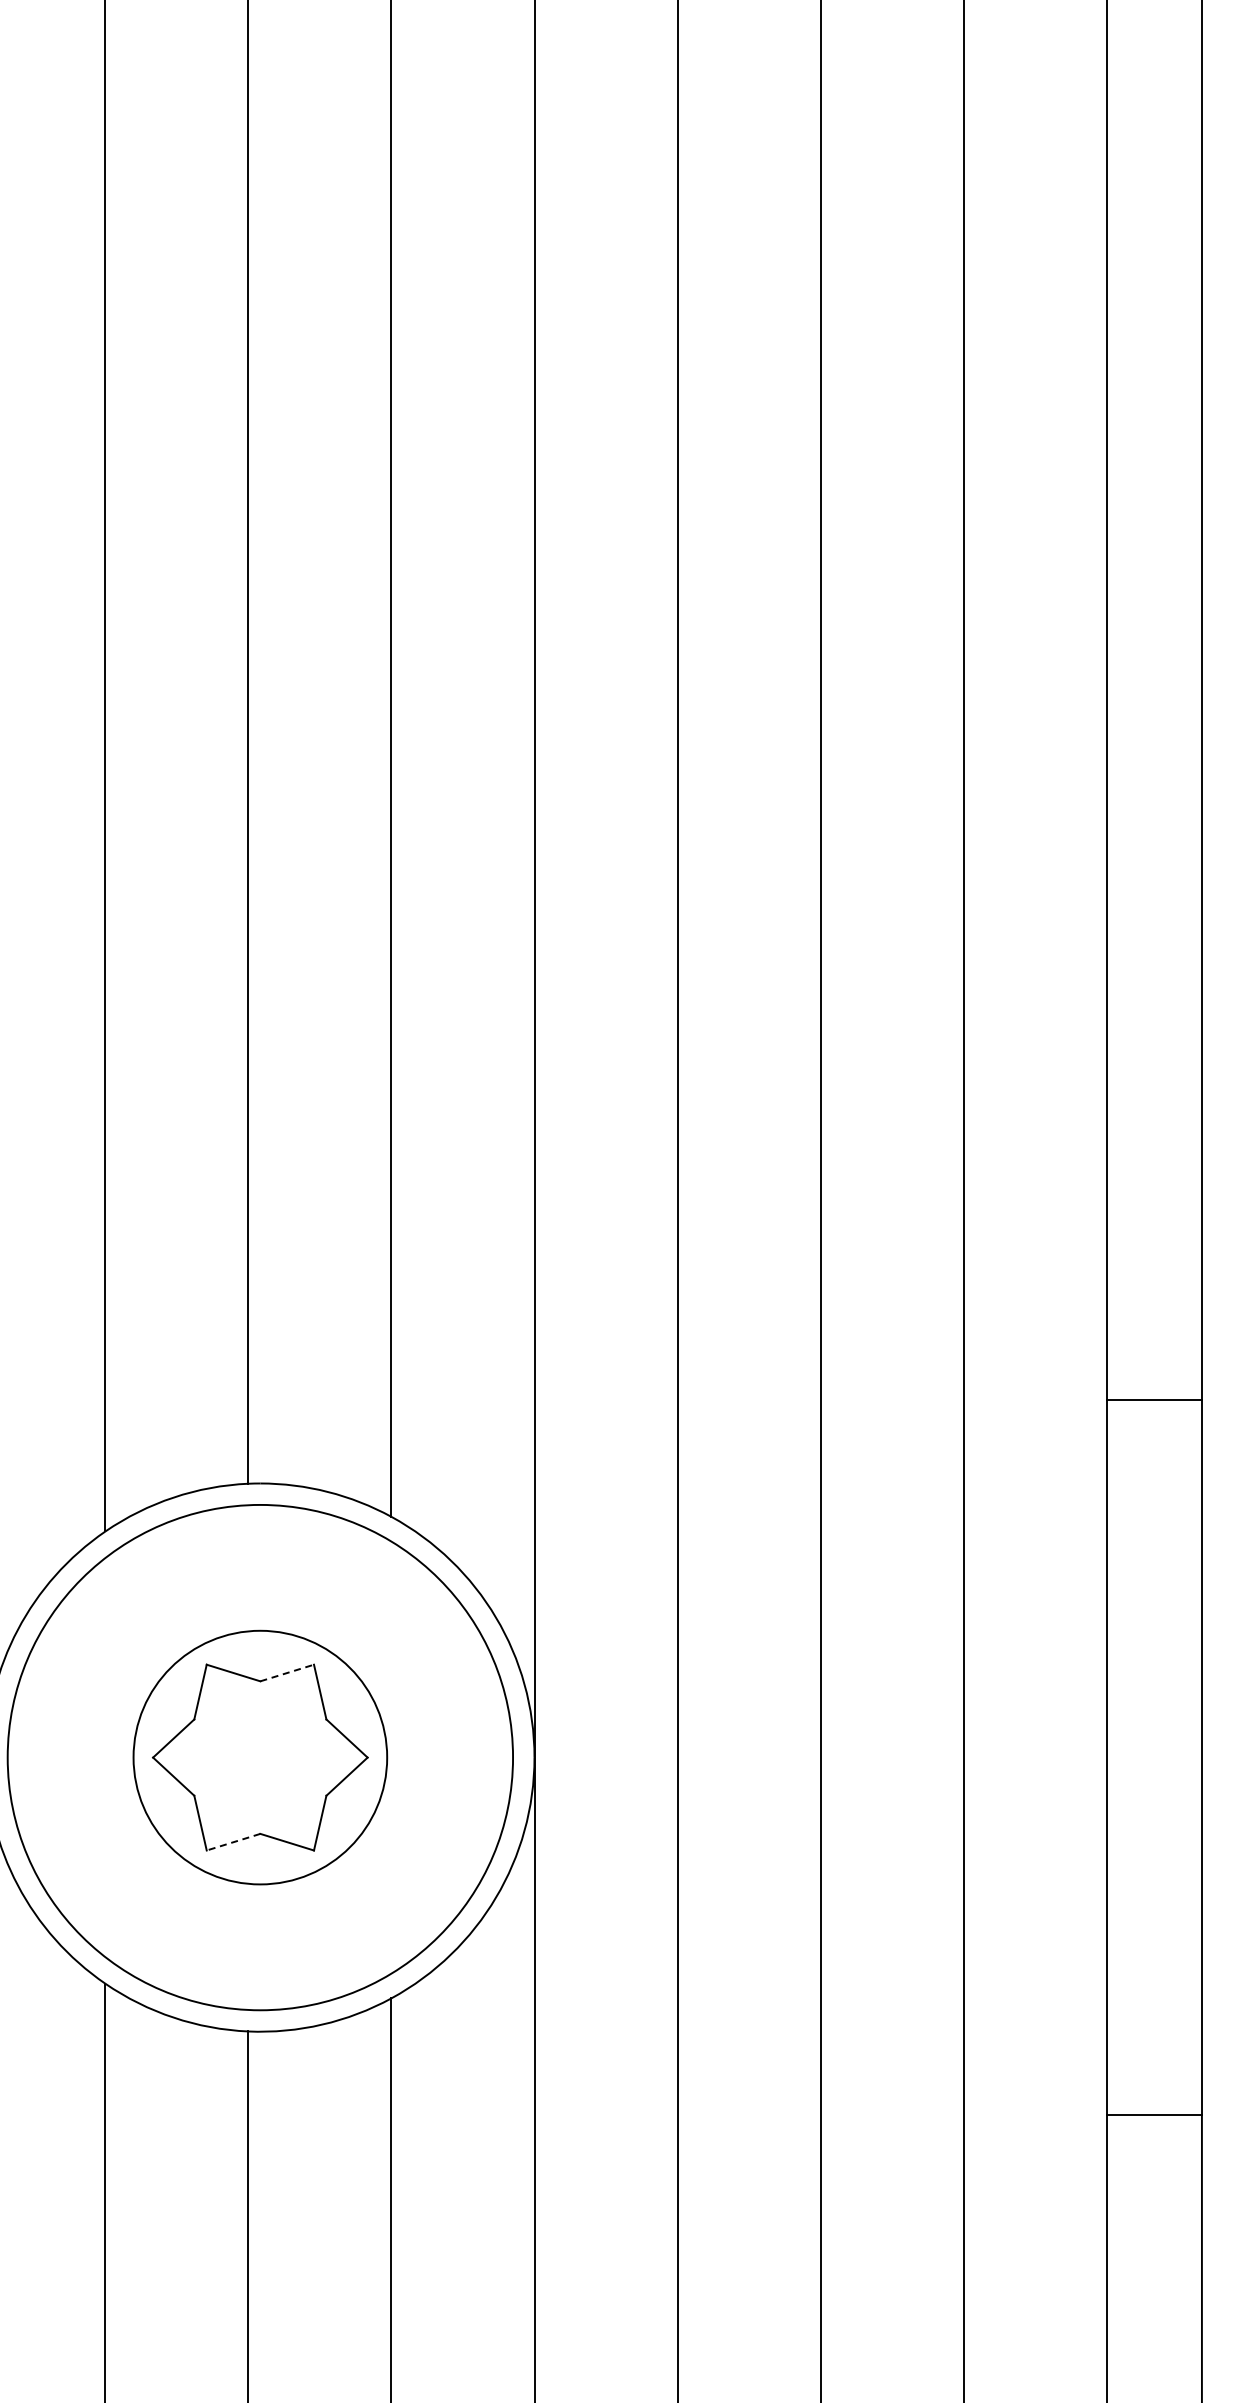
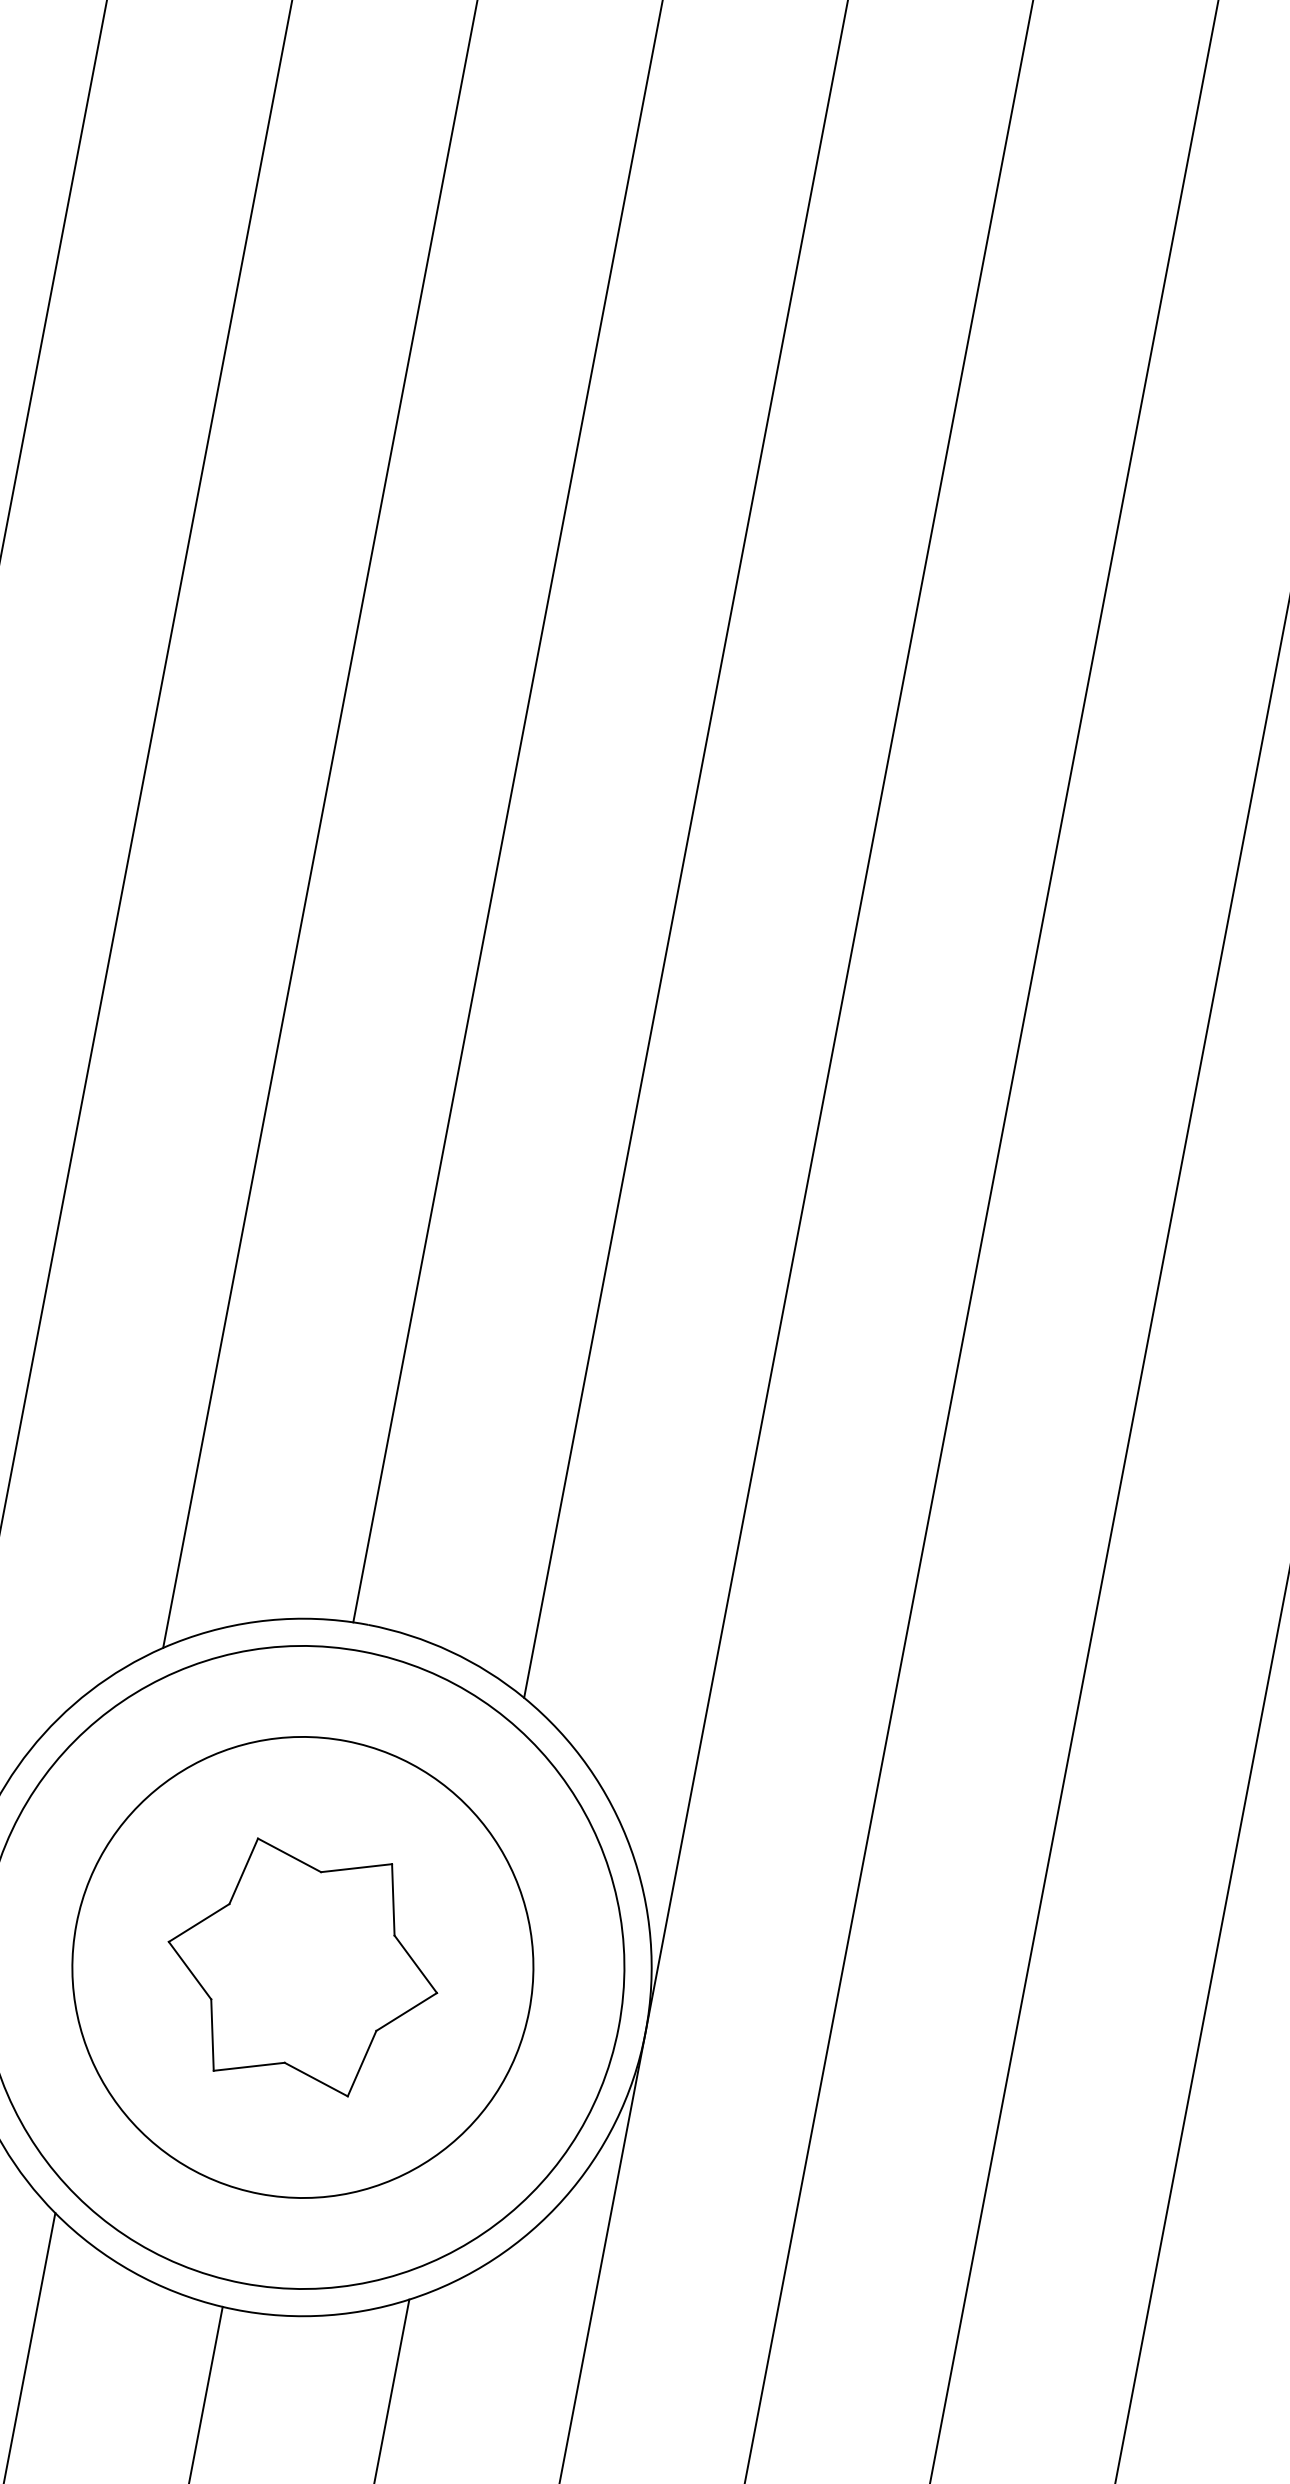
line: (287, 1672) -> (357, 1867), dashed -> solid
circle: (260, 1757) -> (303, 1967), size x1.43
line: (233, 1842) -> (249, 2067), dashed -> solid

